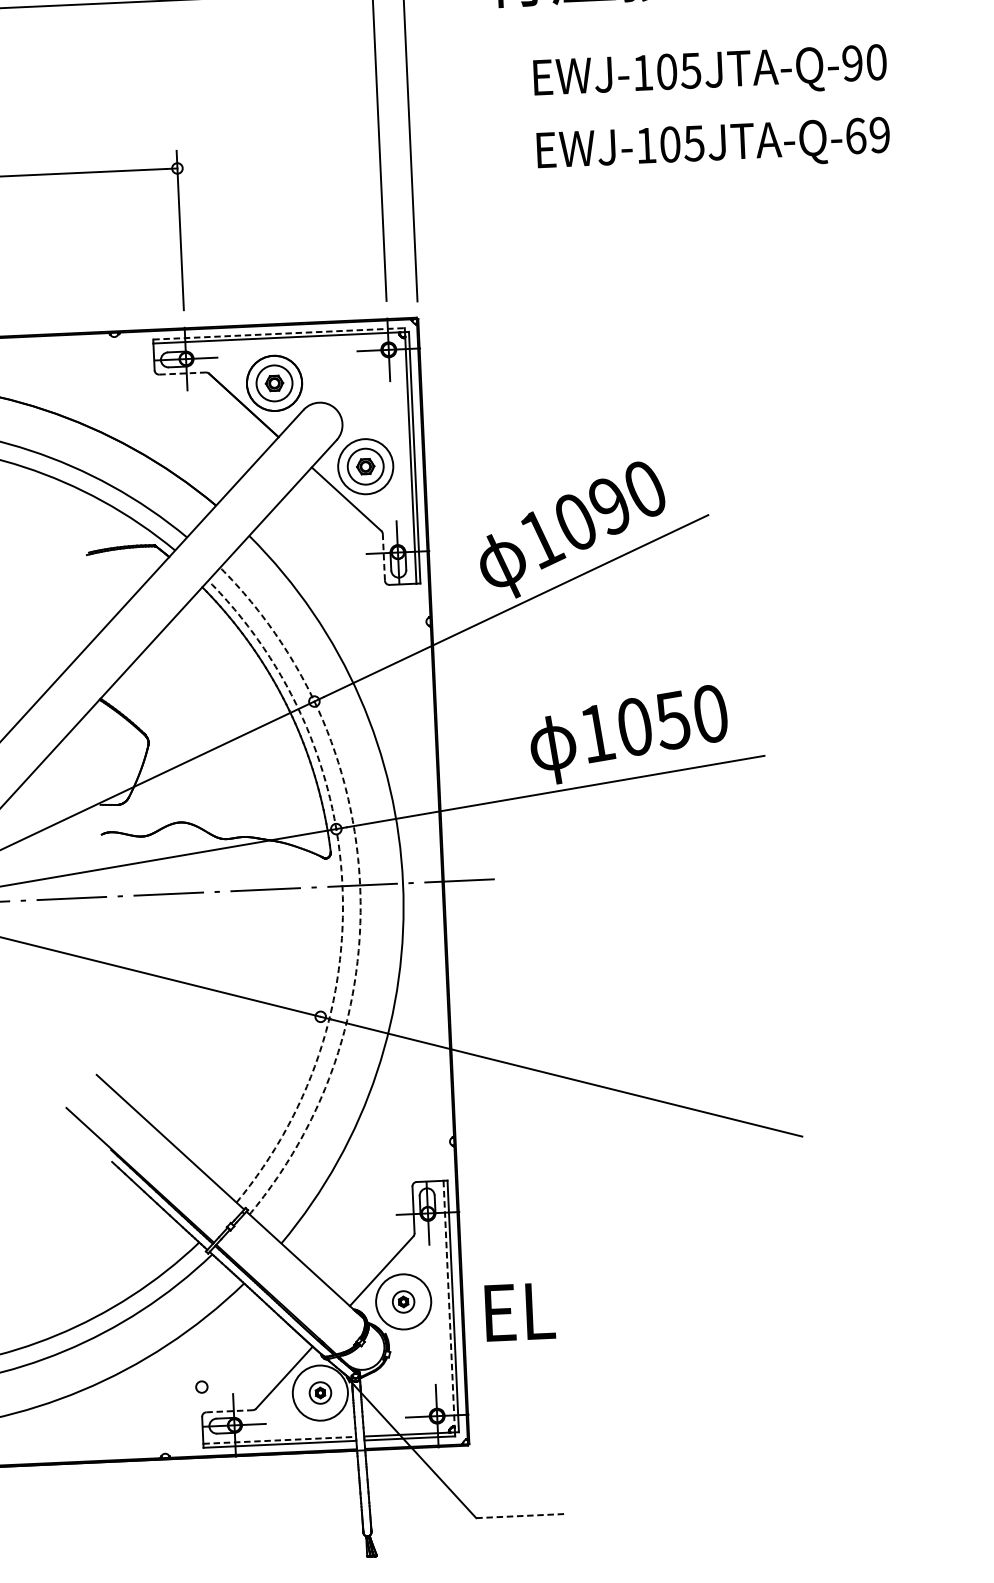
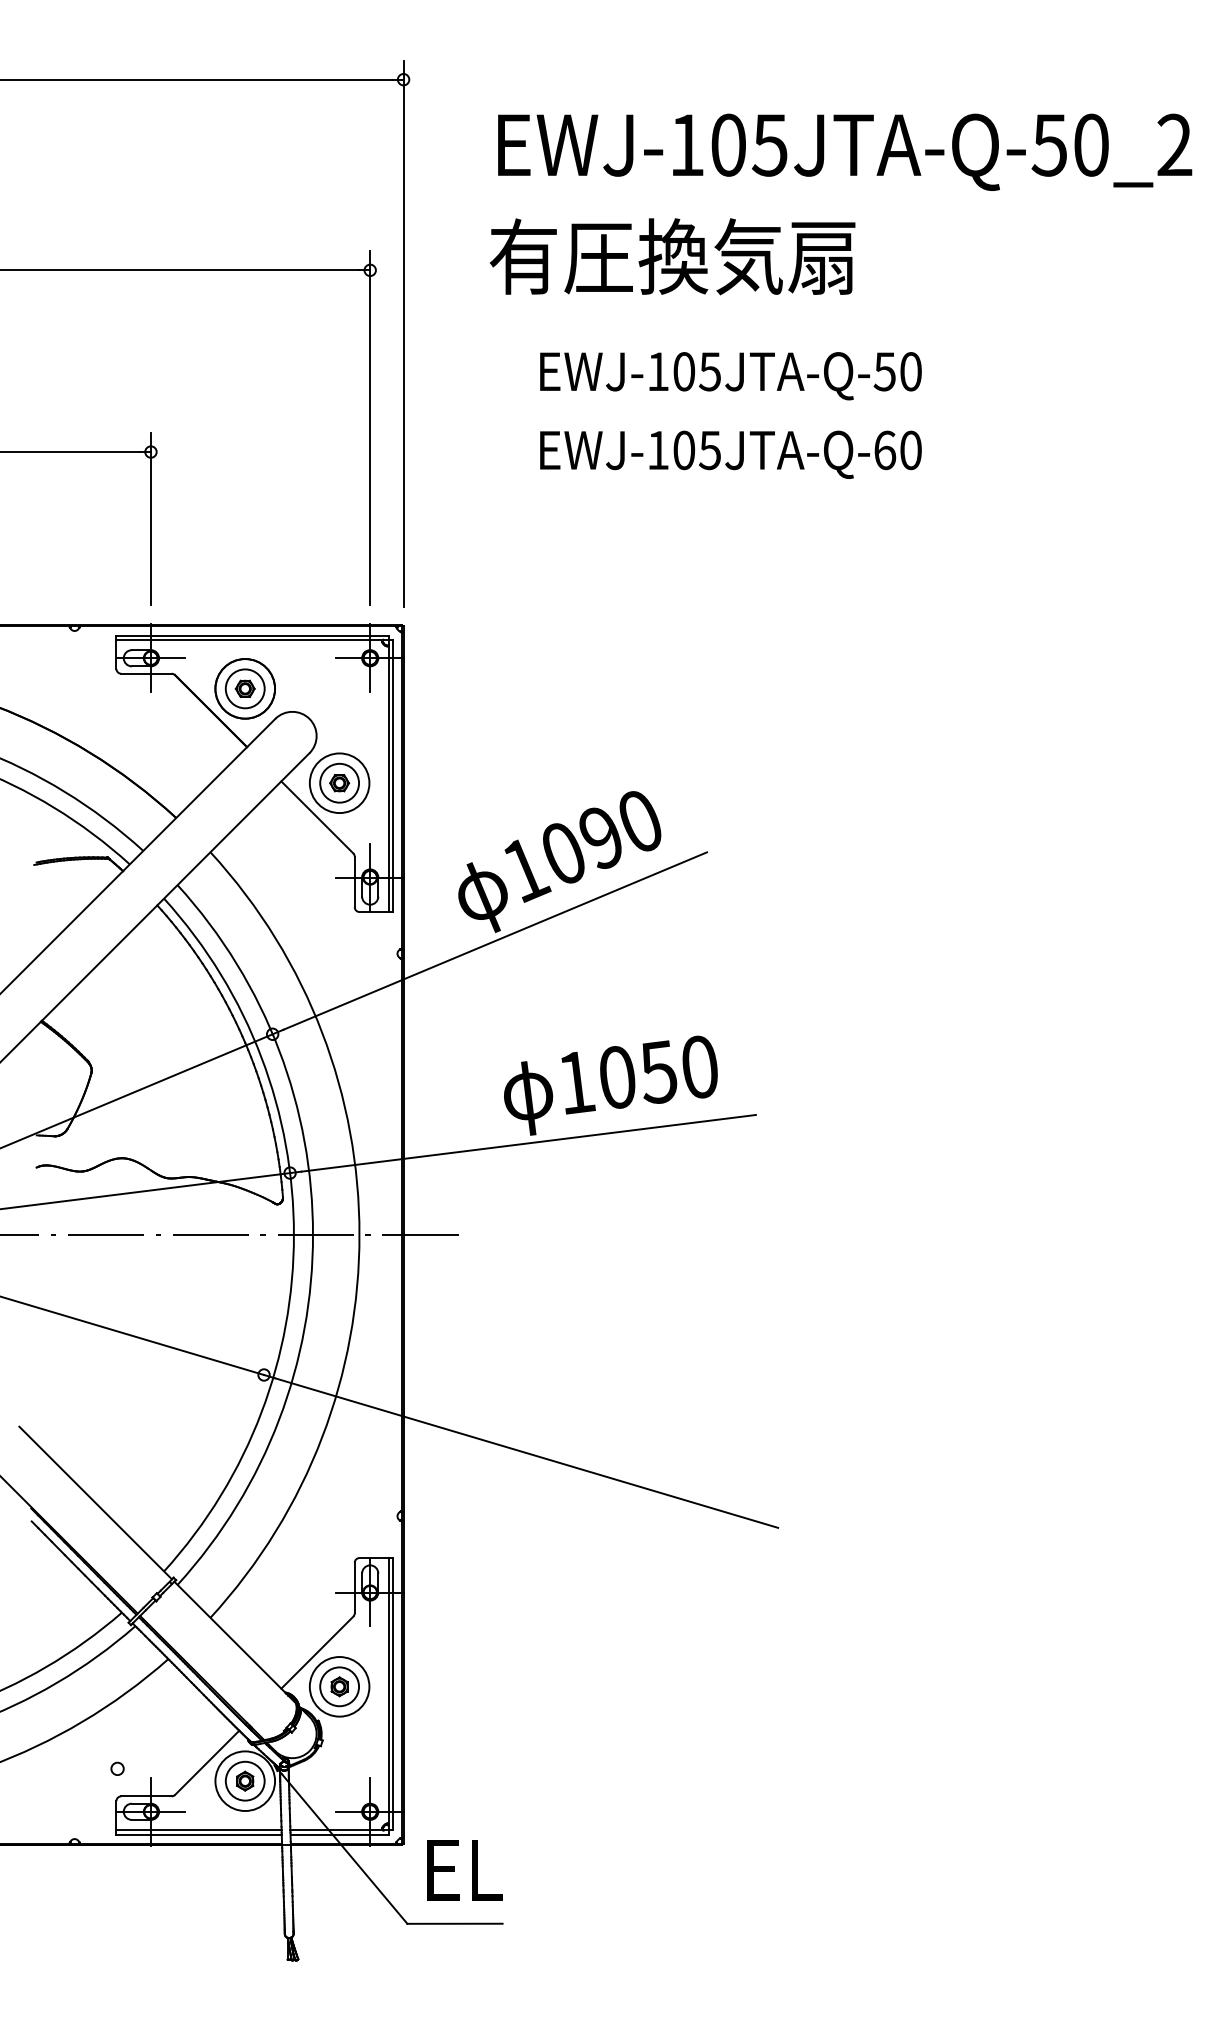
text: (852, 63) -> (884, 371), EWJ-105JTA-Q-90 -> EWJ-105JTA-Q-50
text: (879, 135) -> (910, 450), EWJ-105JTA-Q-69 -> EWJ-105JTA-Q-60
line: (279, 333) -> (253, 635), dashed -> solid
line: (182, 373) -> (146, 673), dashed -> solid
line: (383, 556) -> (354, 881), dashed -> solid
arc: (360, 885) -> (313, 1235), dashed -> solid
arc: (342, 886) -> (293, 1235), dashed -> solid
part: (403, 1301) -> (339, 1686), size x1.67
line: (449, 1306) -> (388, 1694), dashed -> solid
text: (519, 1312) -> (464, 1870), moved
part: (320, 1392) -> (245, 1780), size x1.67
line: (229, 1411) -> (146, 1796), dashed -> solid
line: (280, 1440) -> (199, 1830), dashed -> solid
line: (520, 1515) -> (455, 1923), dashed -> solid

